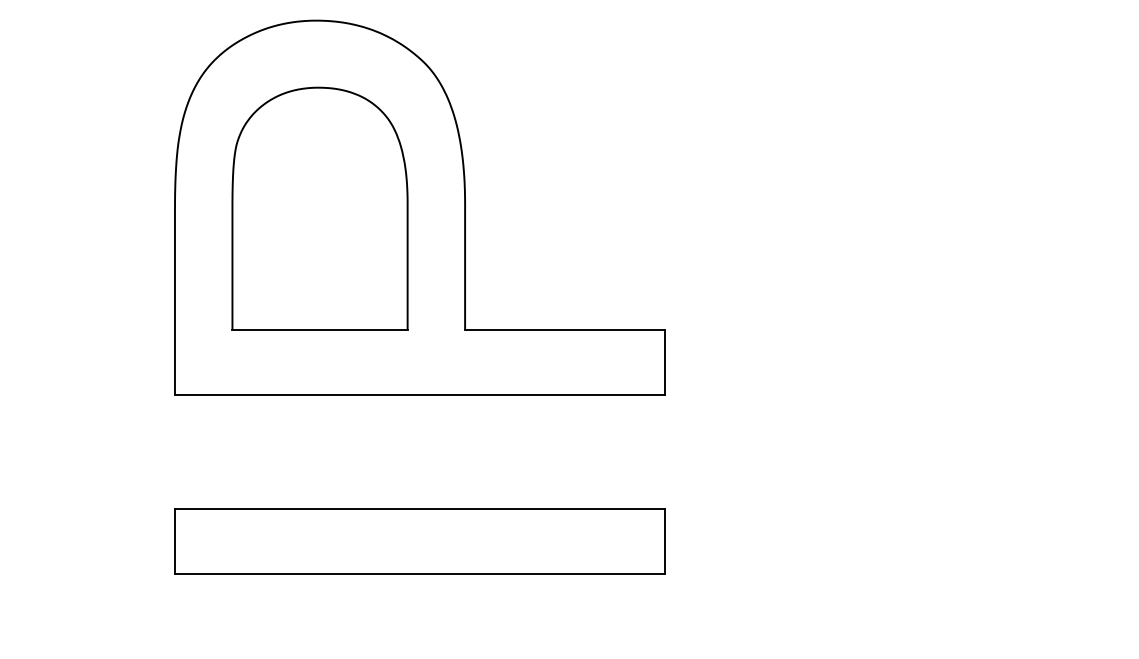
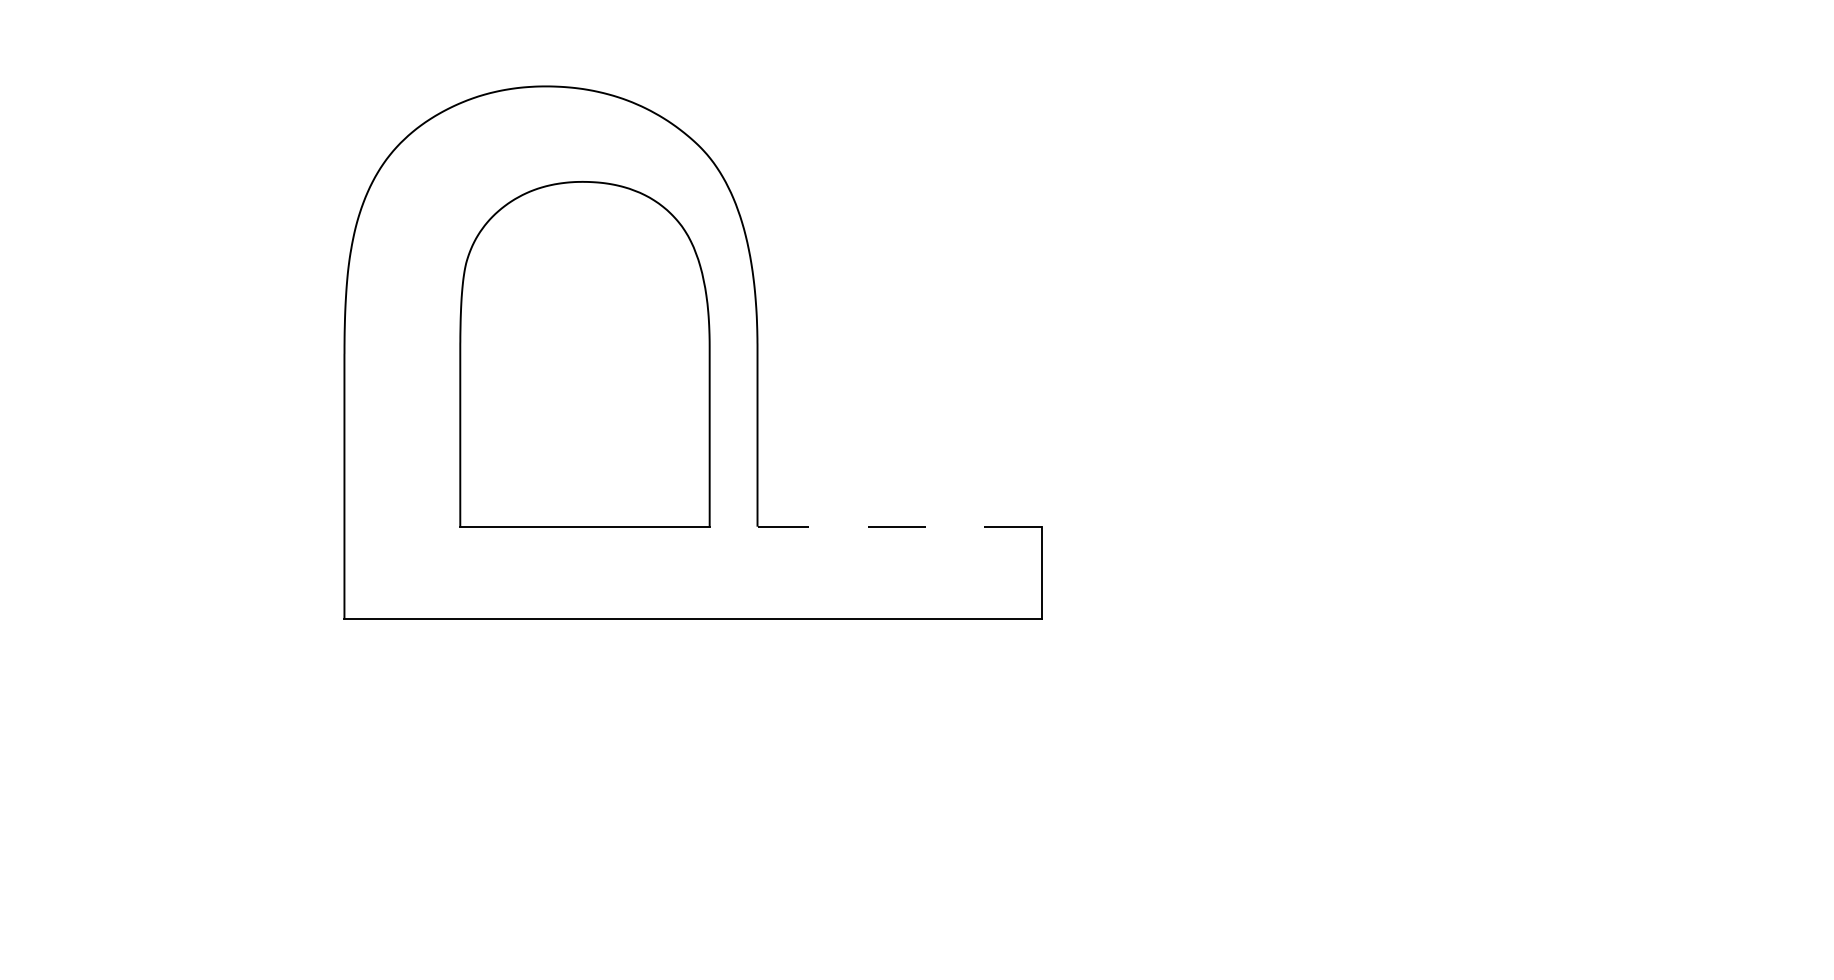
part: (319, 208) -> (584, 354), moved
line: (564, 329) -> (899, 526), solid -> dashed
part: (419, 541) -> (692, 827), removed

